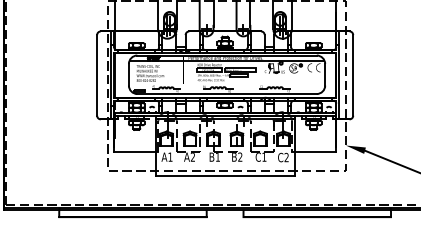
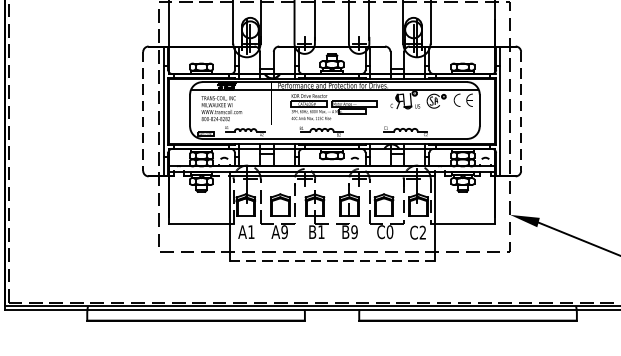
line: (97, 75) -> (143, 111), solid -> dashed
line: (353, 75) -> (521, 111), solid -> dashed
text: (240, 156) -> (354, 231), B2 -> B9
text: (192, 157) -> (283, 232), A2 -> A9
text: (264, 157) -> (390, 232), C1 -> C0
line: (225, 176) -> (332, 260), solid -> dashed

